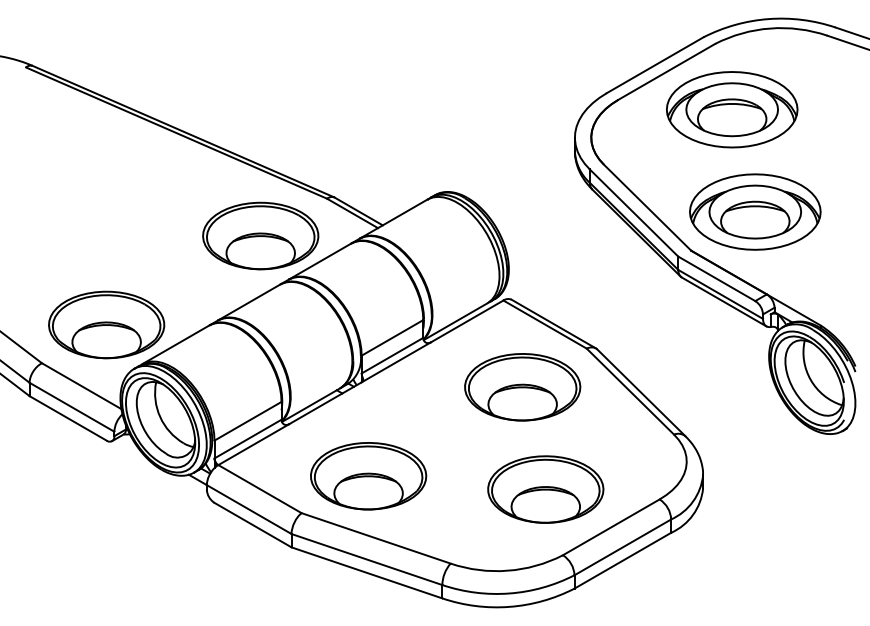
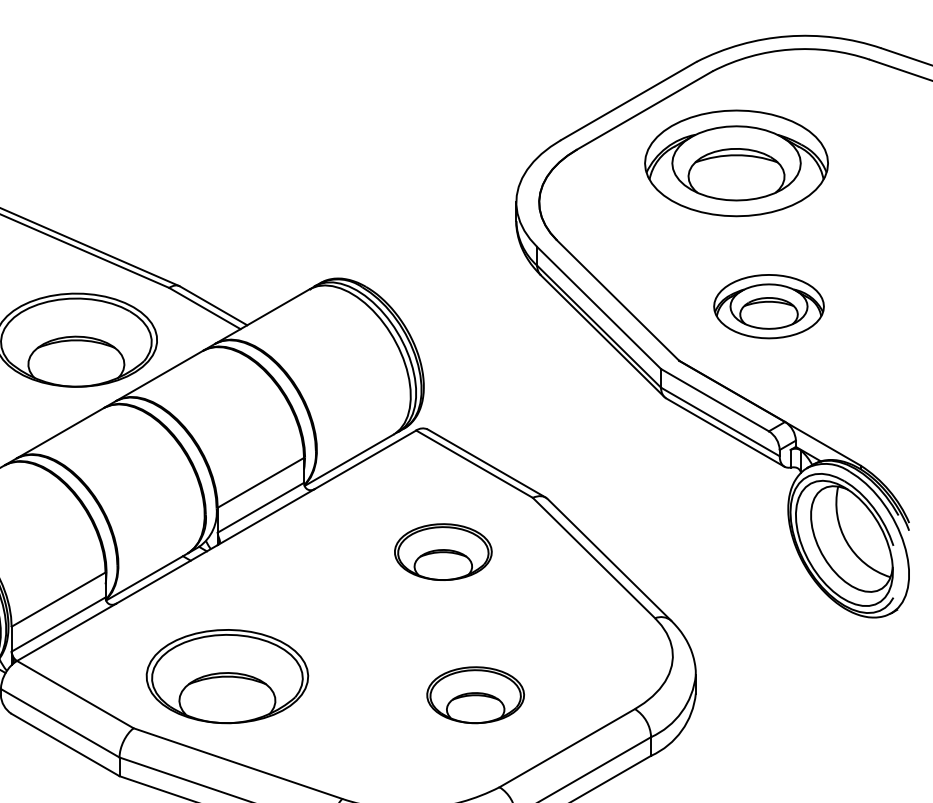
part: (755, 211) -> (769, 305), size x0.6
part: (522, 387) -> (442, 552), size x0.6
part: (545, 489) -> (475, 695), size x0.6

